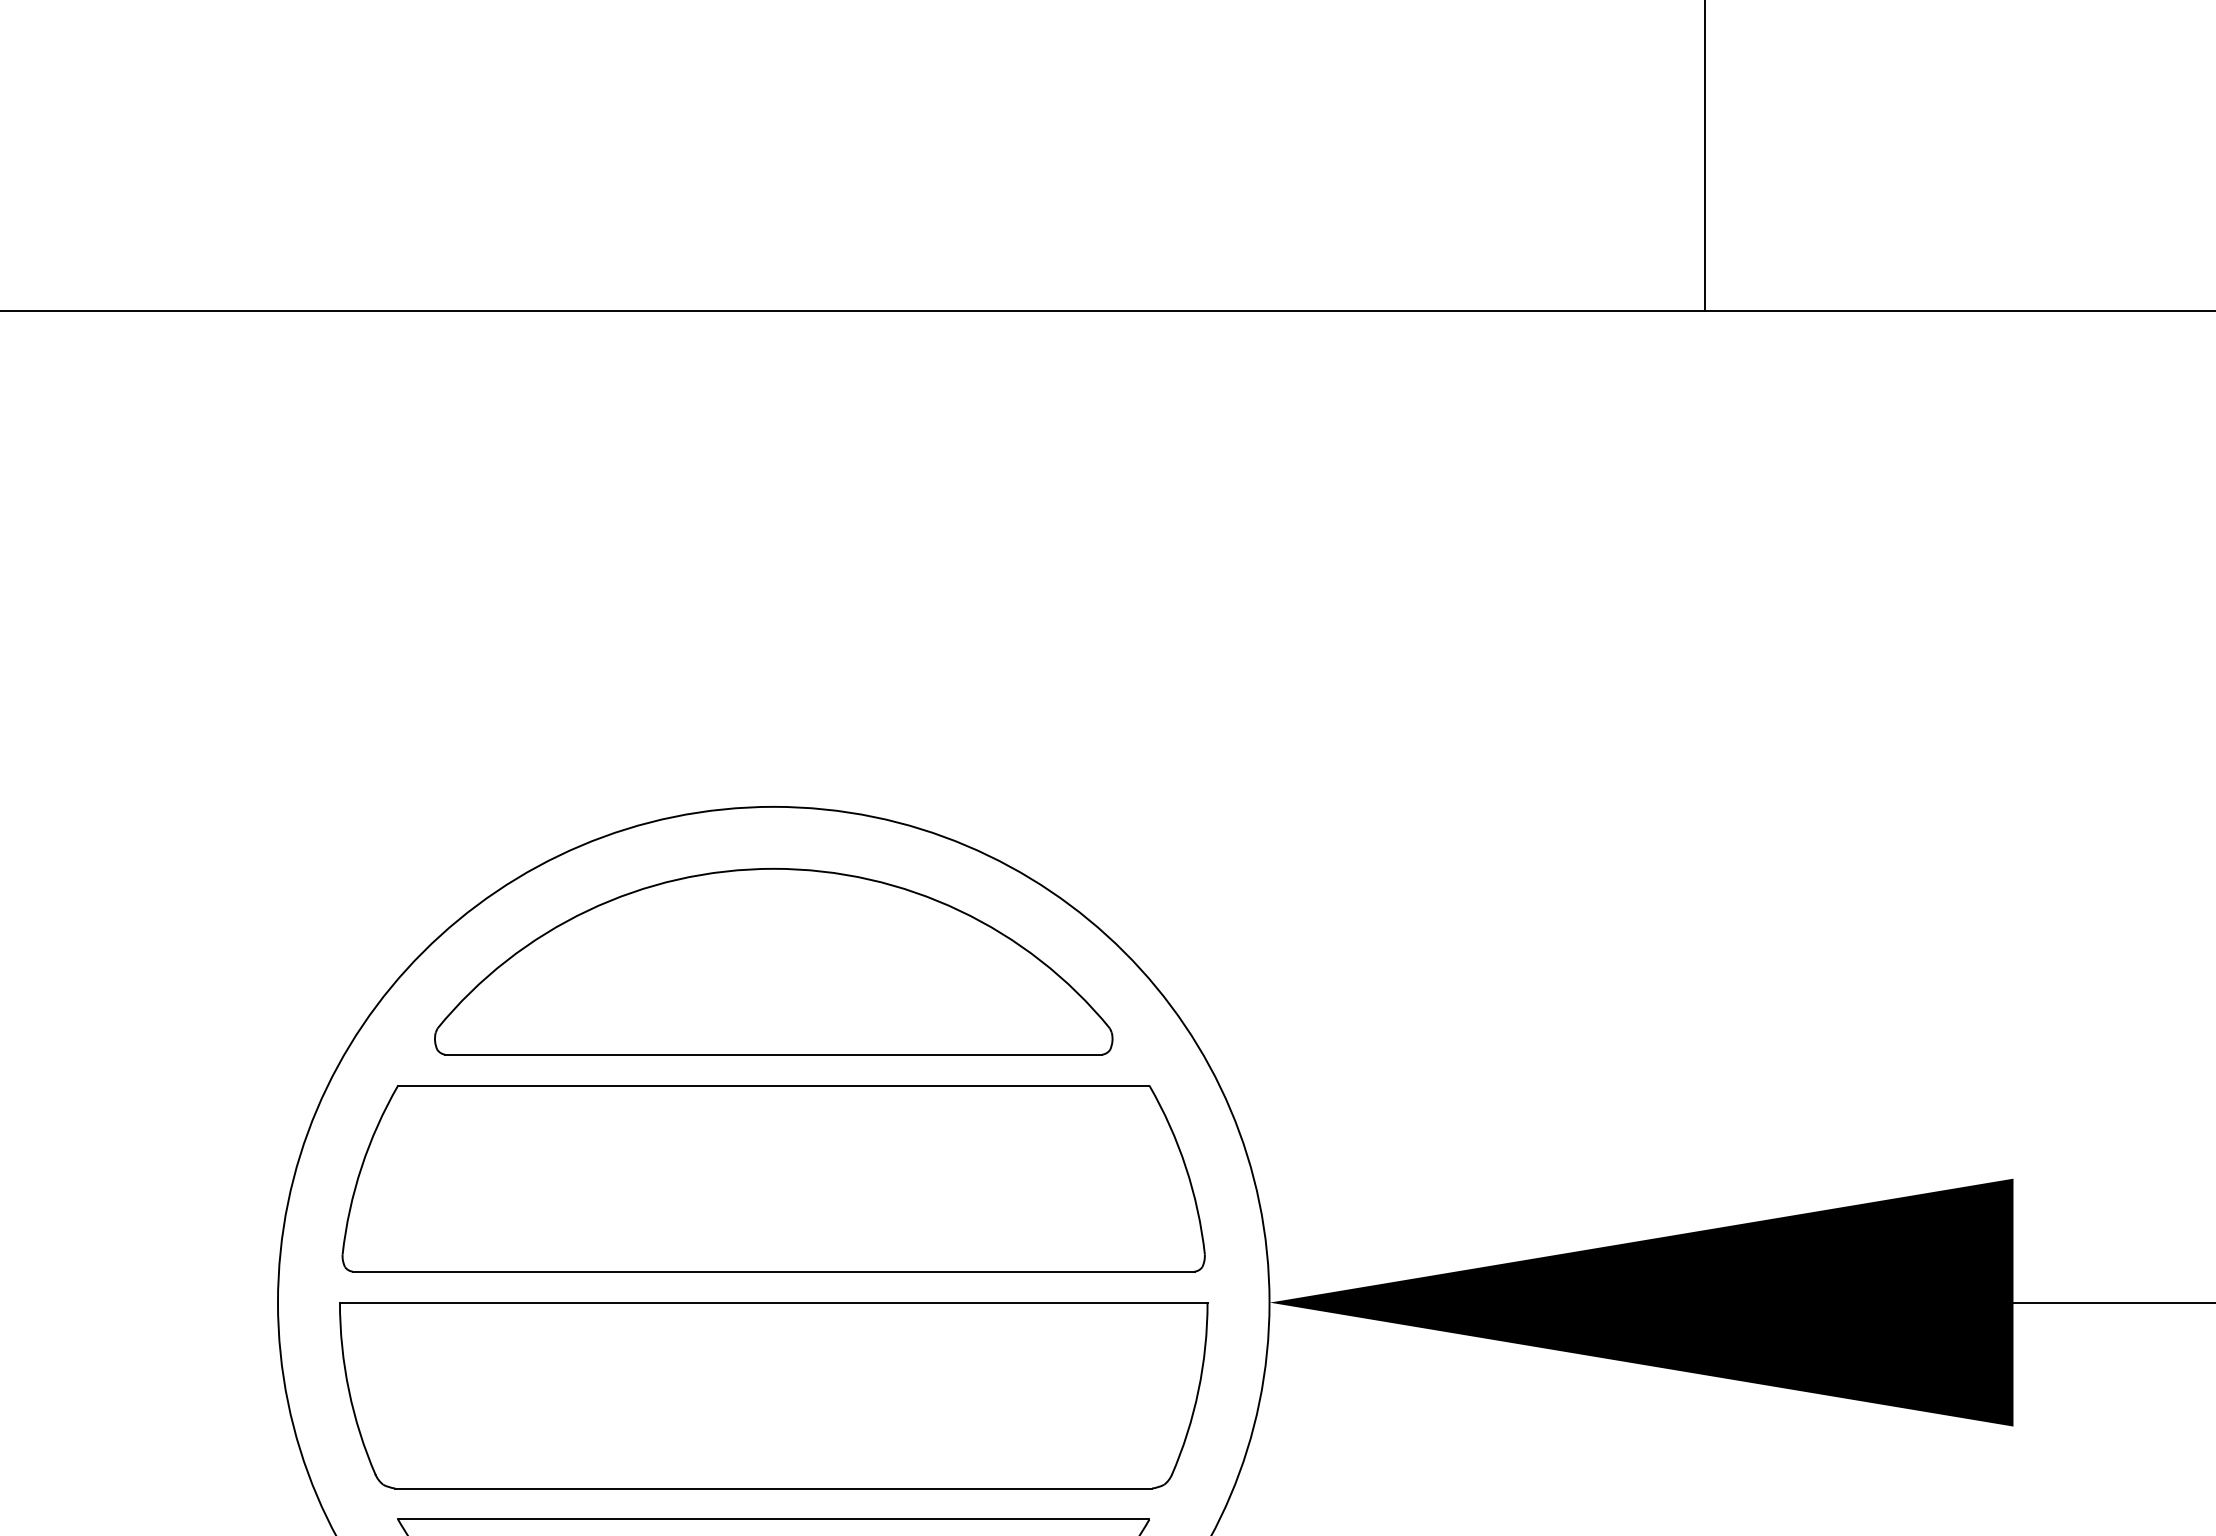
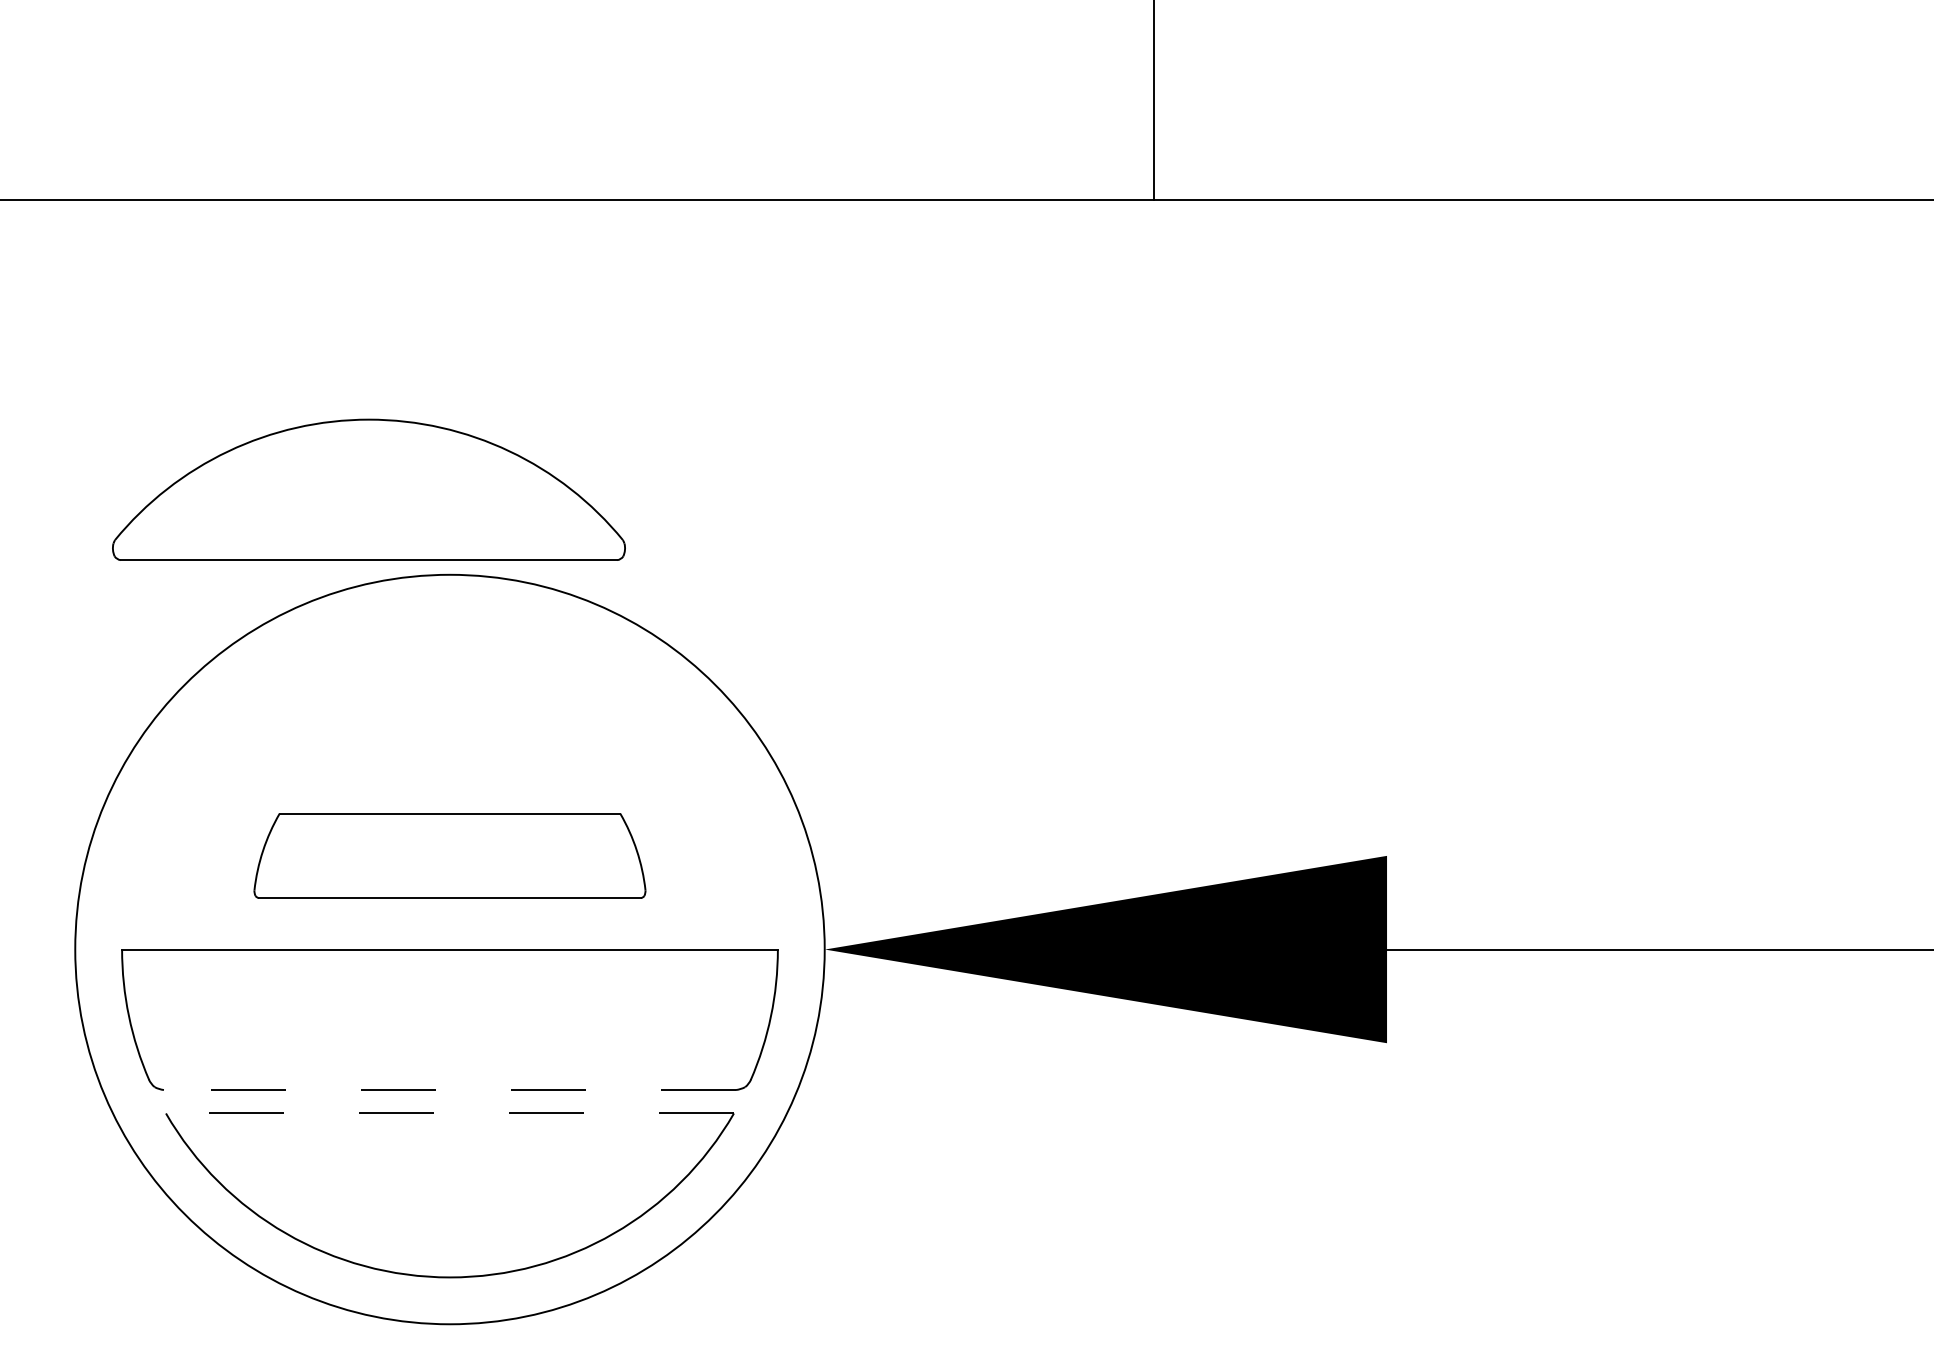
part: (773, 961) -> (368, 489), moved
part: (773, 1178) -> (449, 855), size x0.6
line: (773, 1489) -> (449, 1090), solid -> dashed
line: (774, 1519) -> (450, 1113), solid -> dashed

